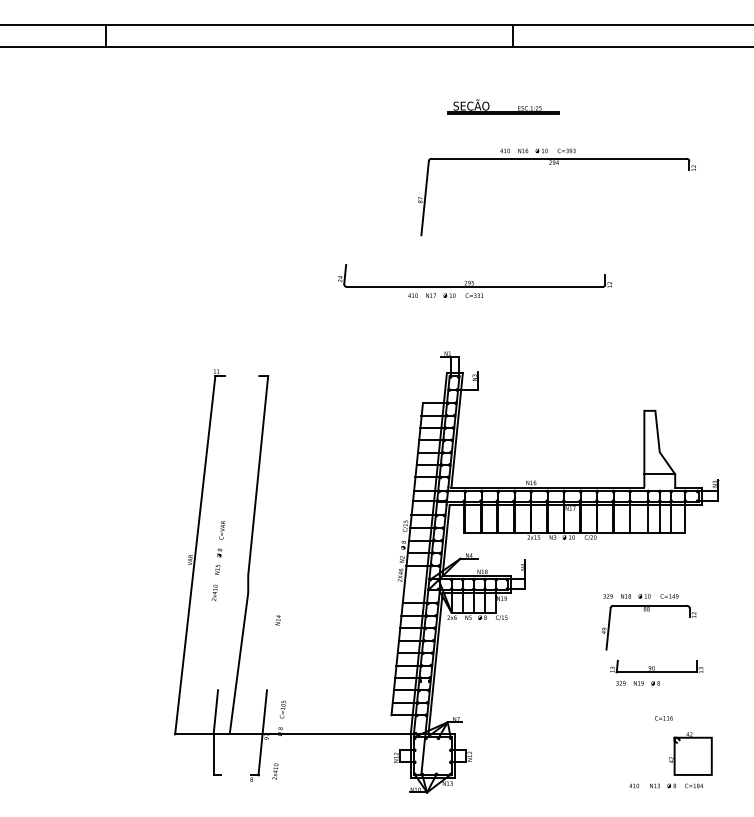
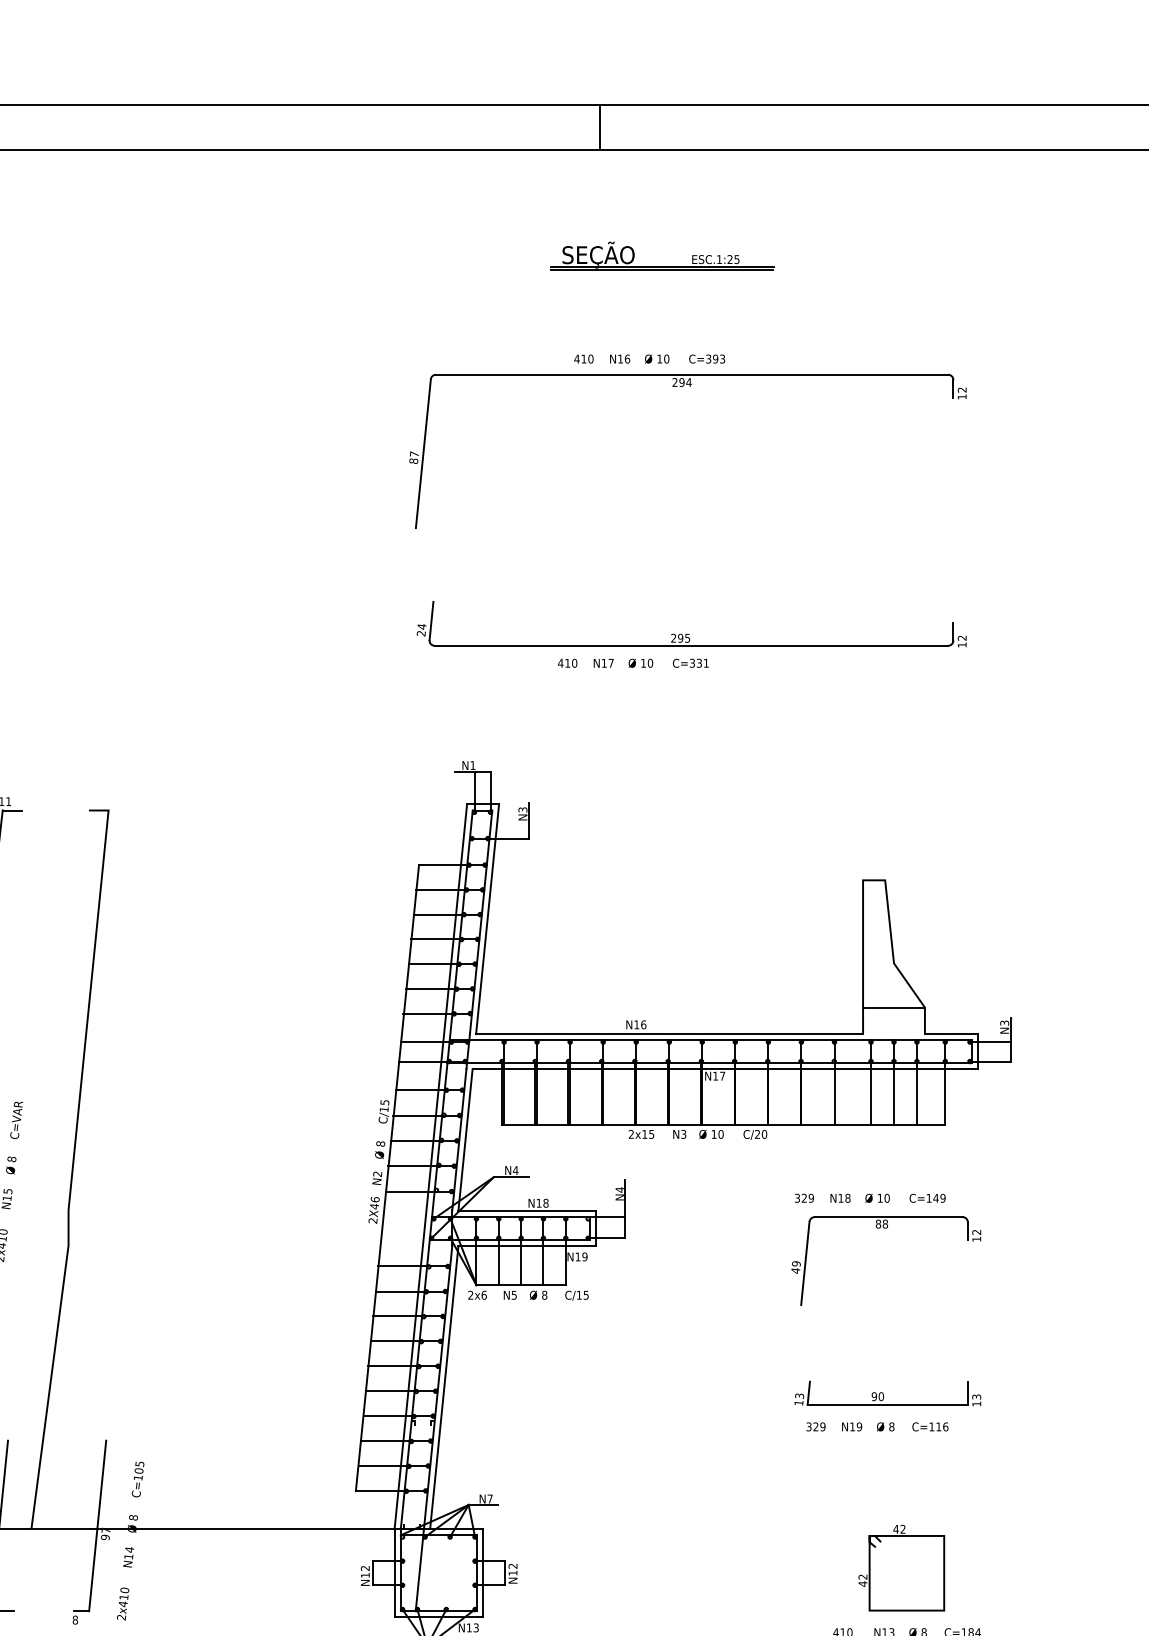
part: (503, 106) -> (662, 255), moved
part: (474, 280) -> (690, 632), moved
part: (648, 611) -> (885, 1228), moved
text: (277, 620) -> (127, 1557), moved
text: (663, 718) -> (929, 1427), moved
part: (690, 753) -> (901, 1567), moved

